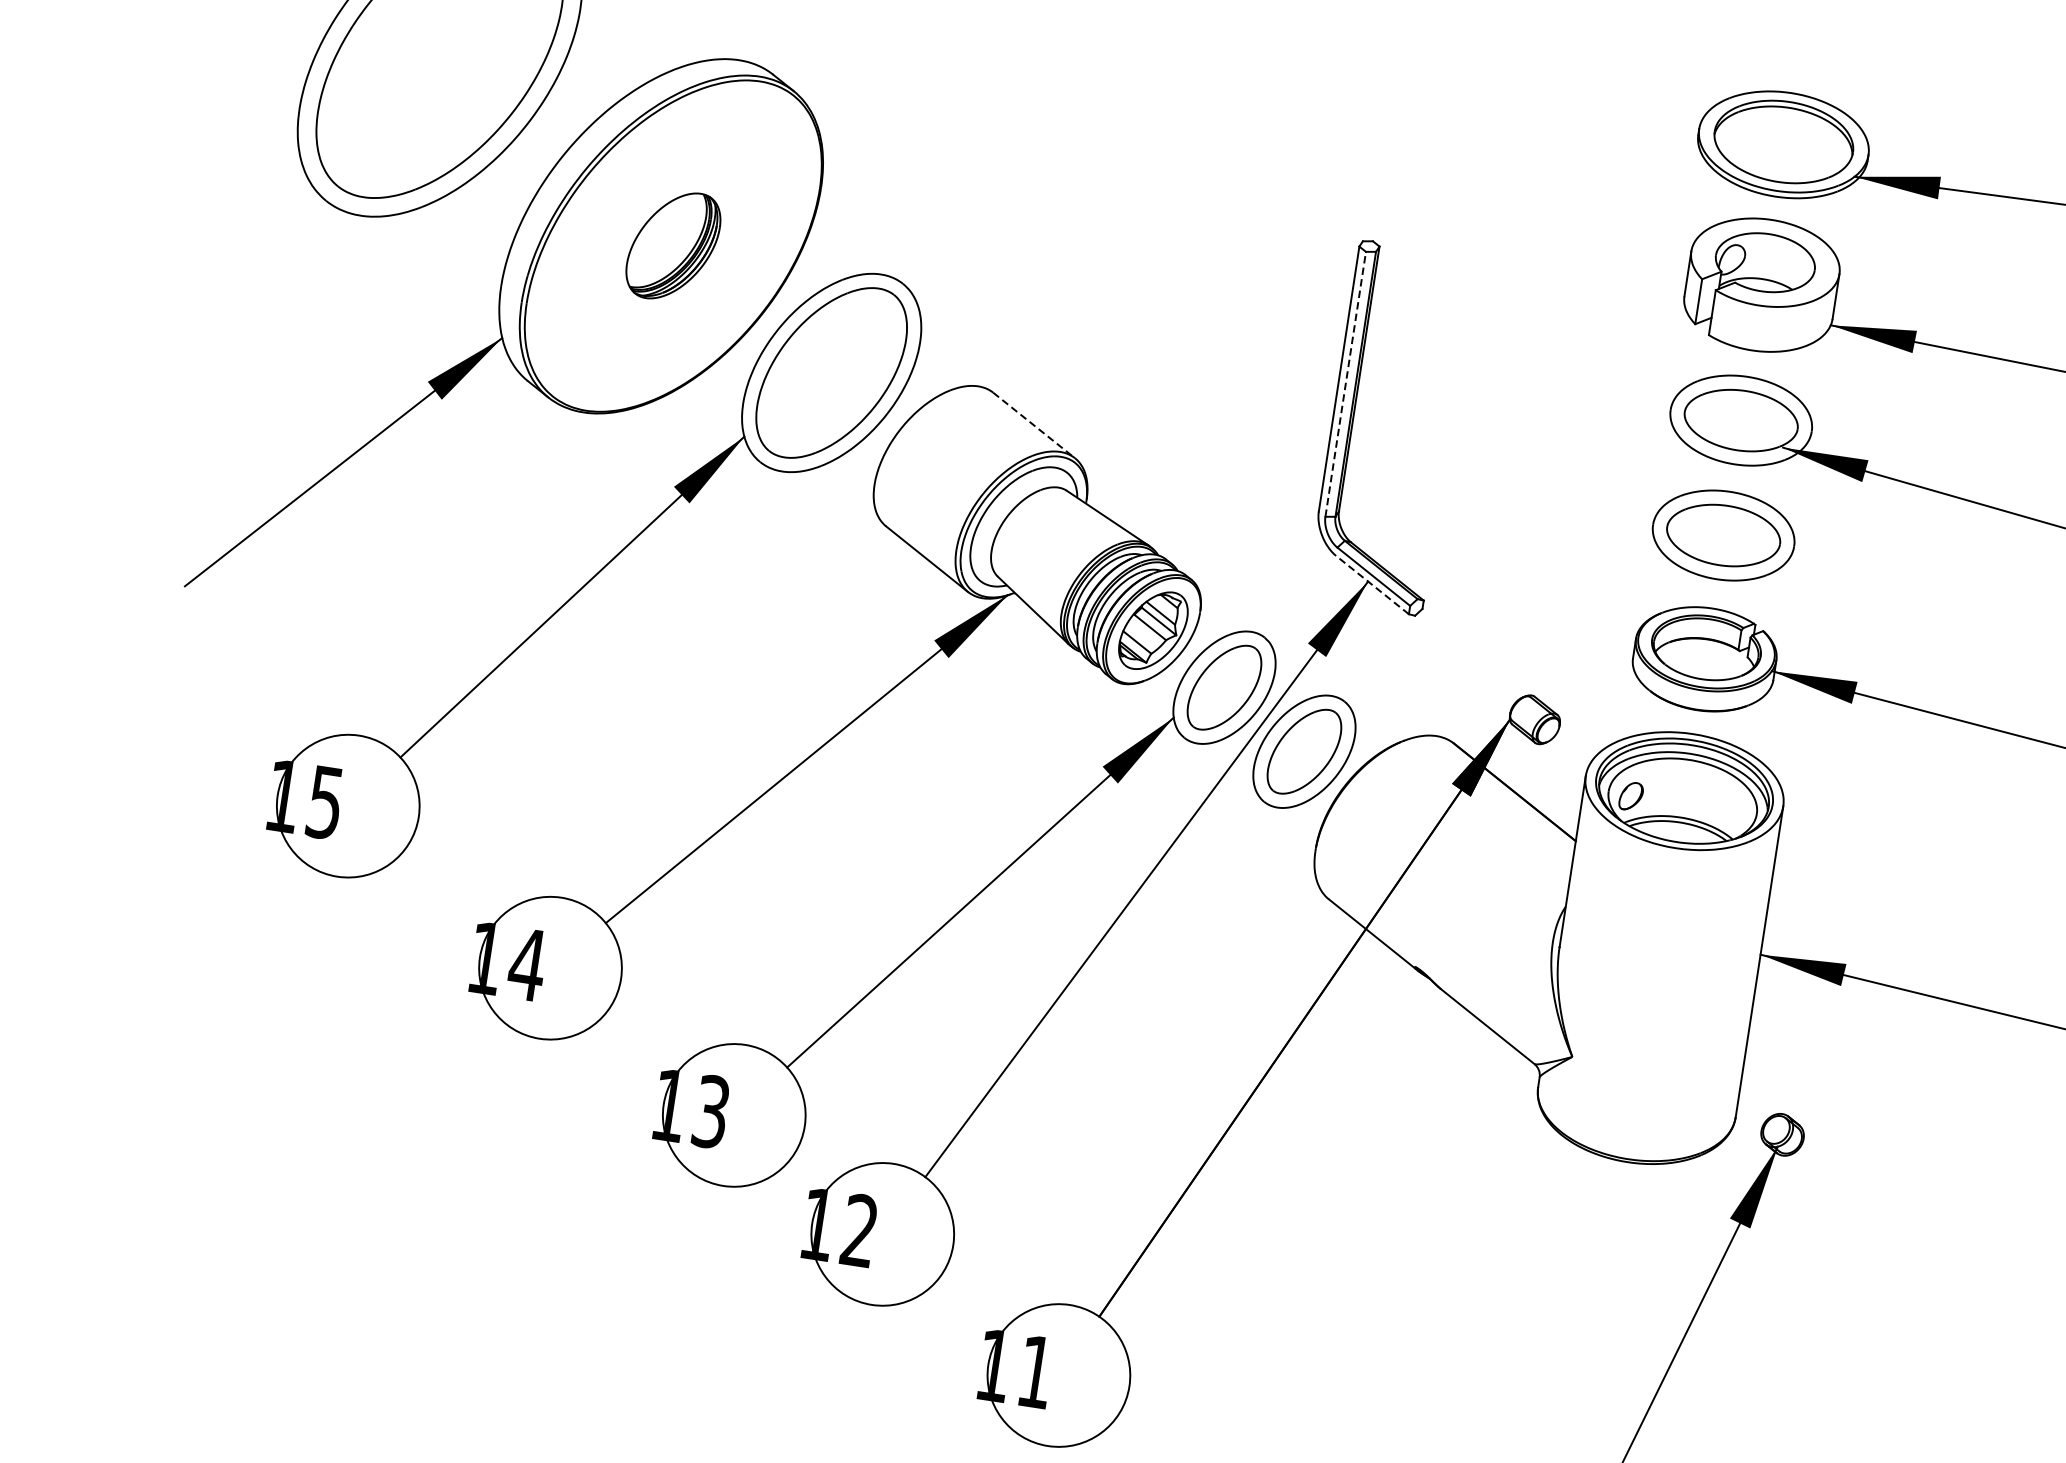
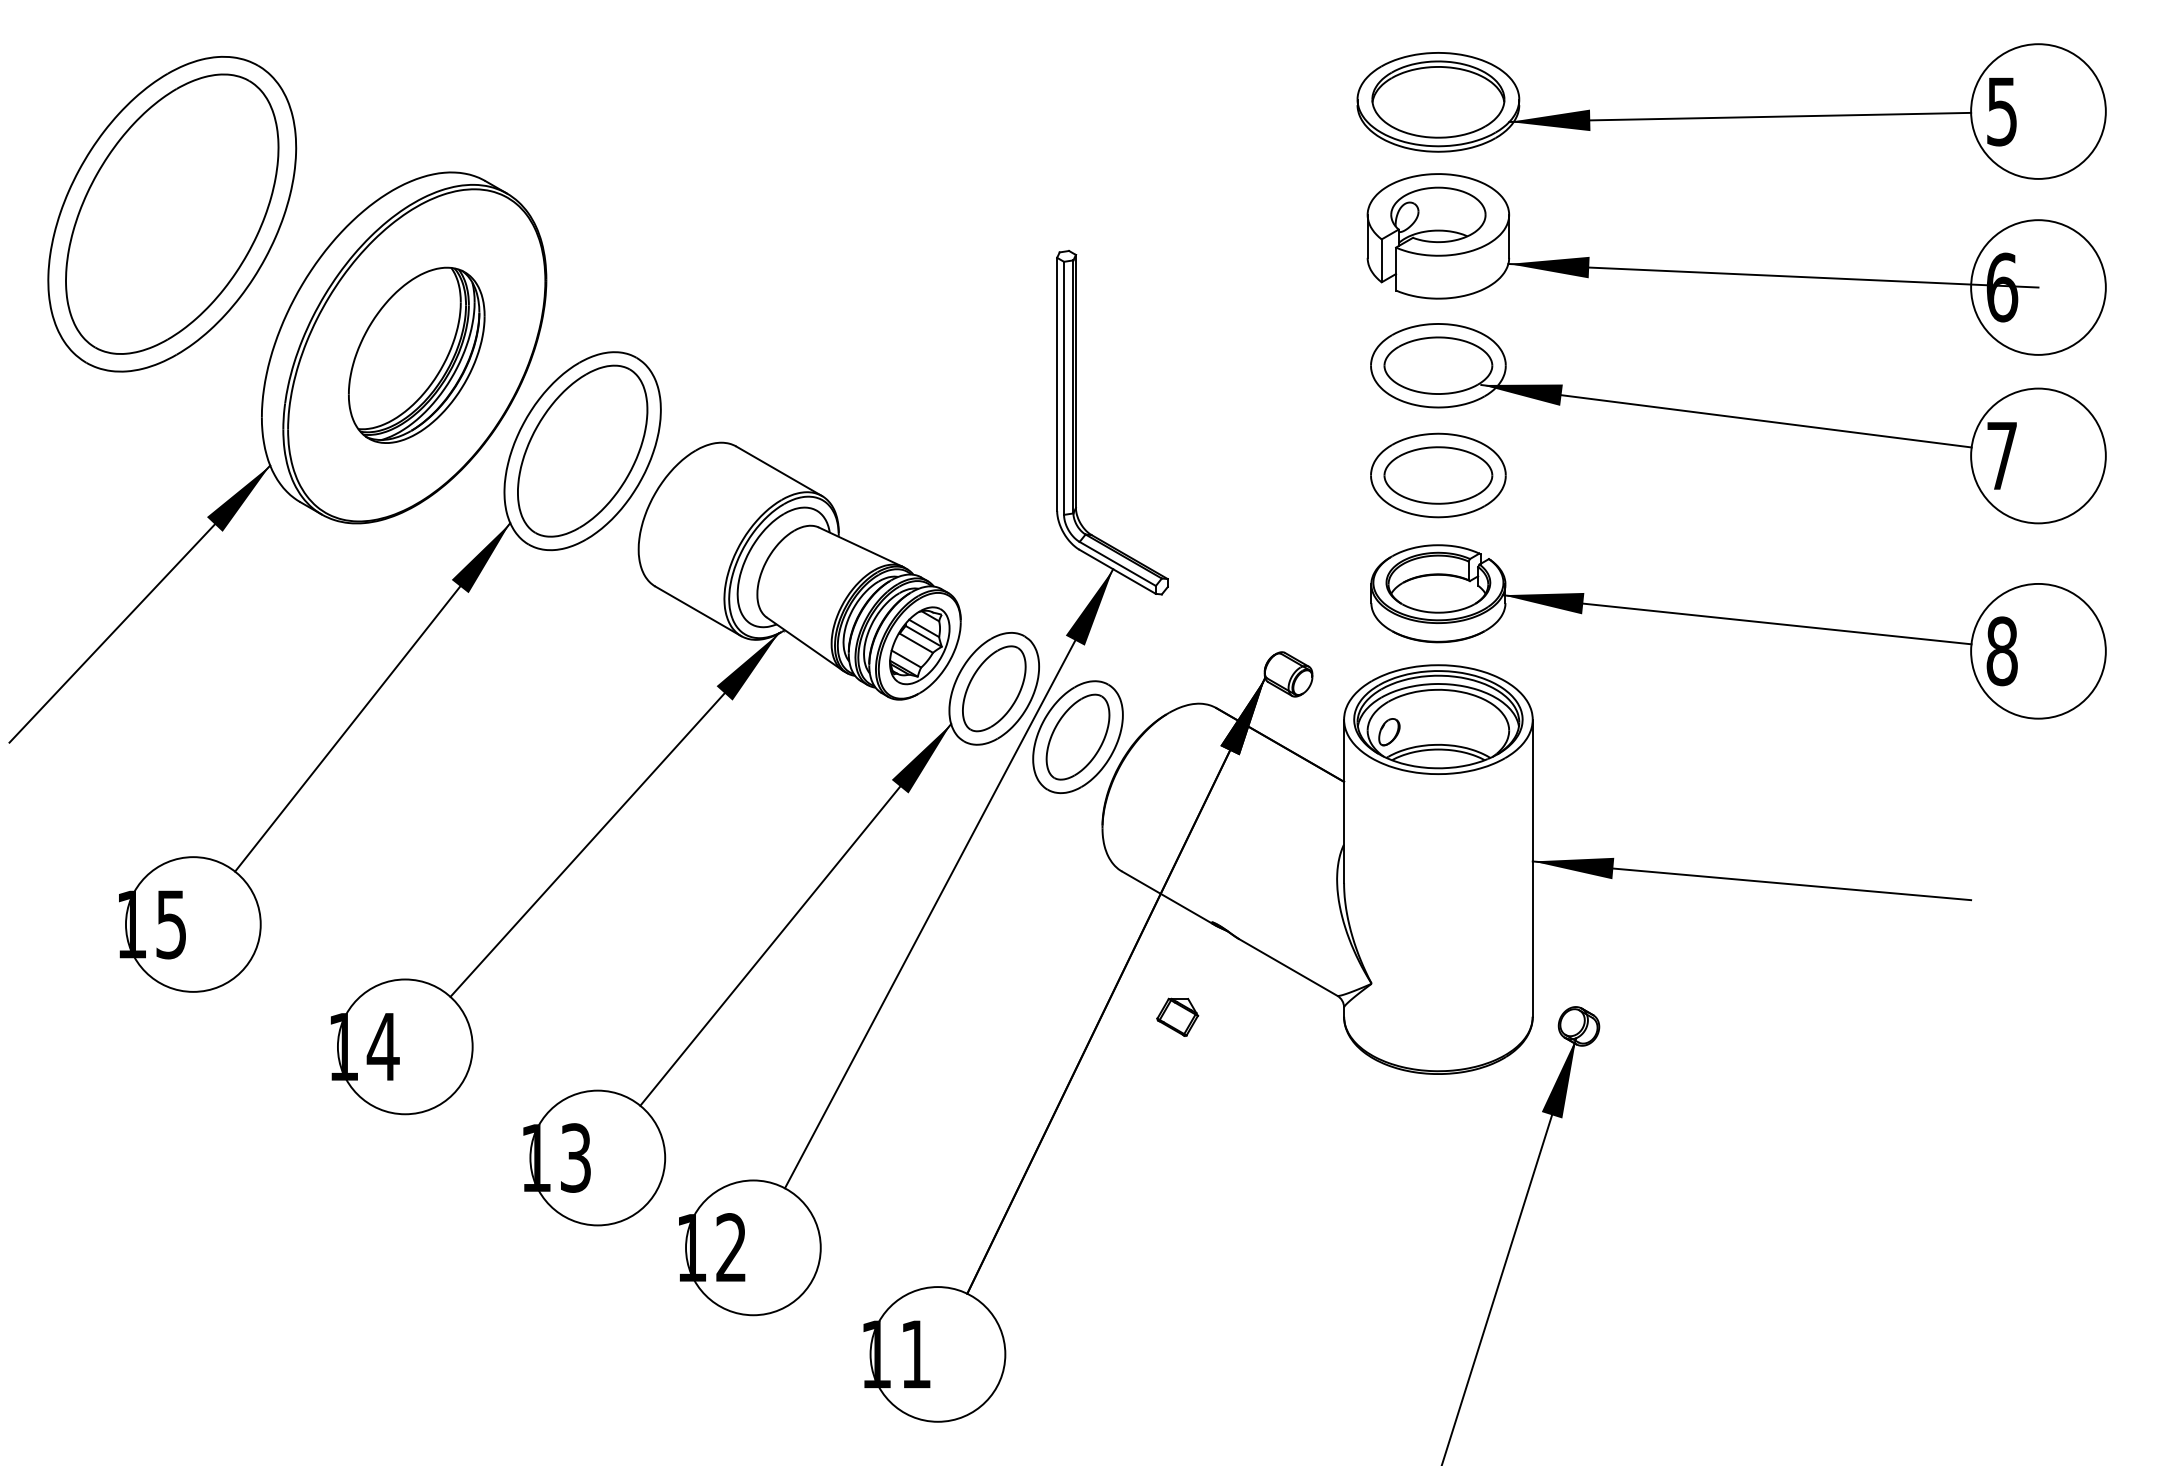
part: (673, 245) -> (416, 354), size x1.67
line: (1346, 384) -> (1064, 388), dashed -> solid
line: (1034, 425) -> (779, 471), dashed -> solid
line: (1372, 584) -> (1117, 571), dashed -> solid
part: (1363, 1060) -> (1177, 1016), added

